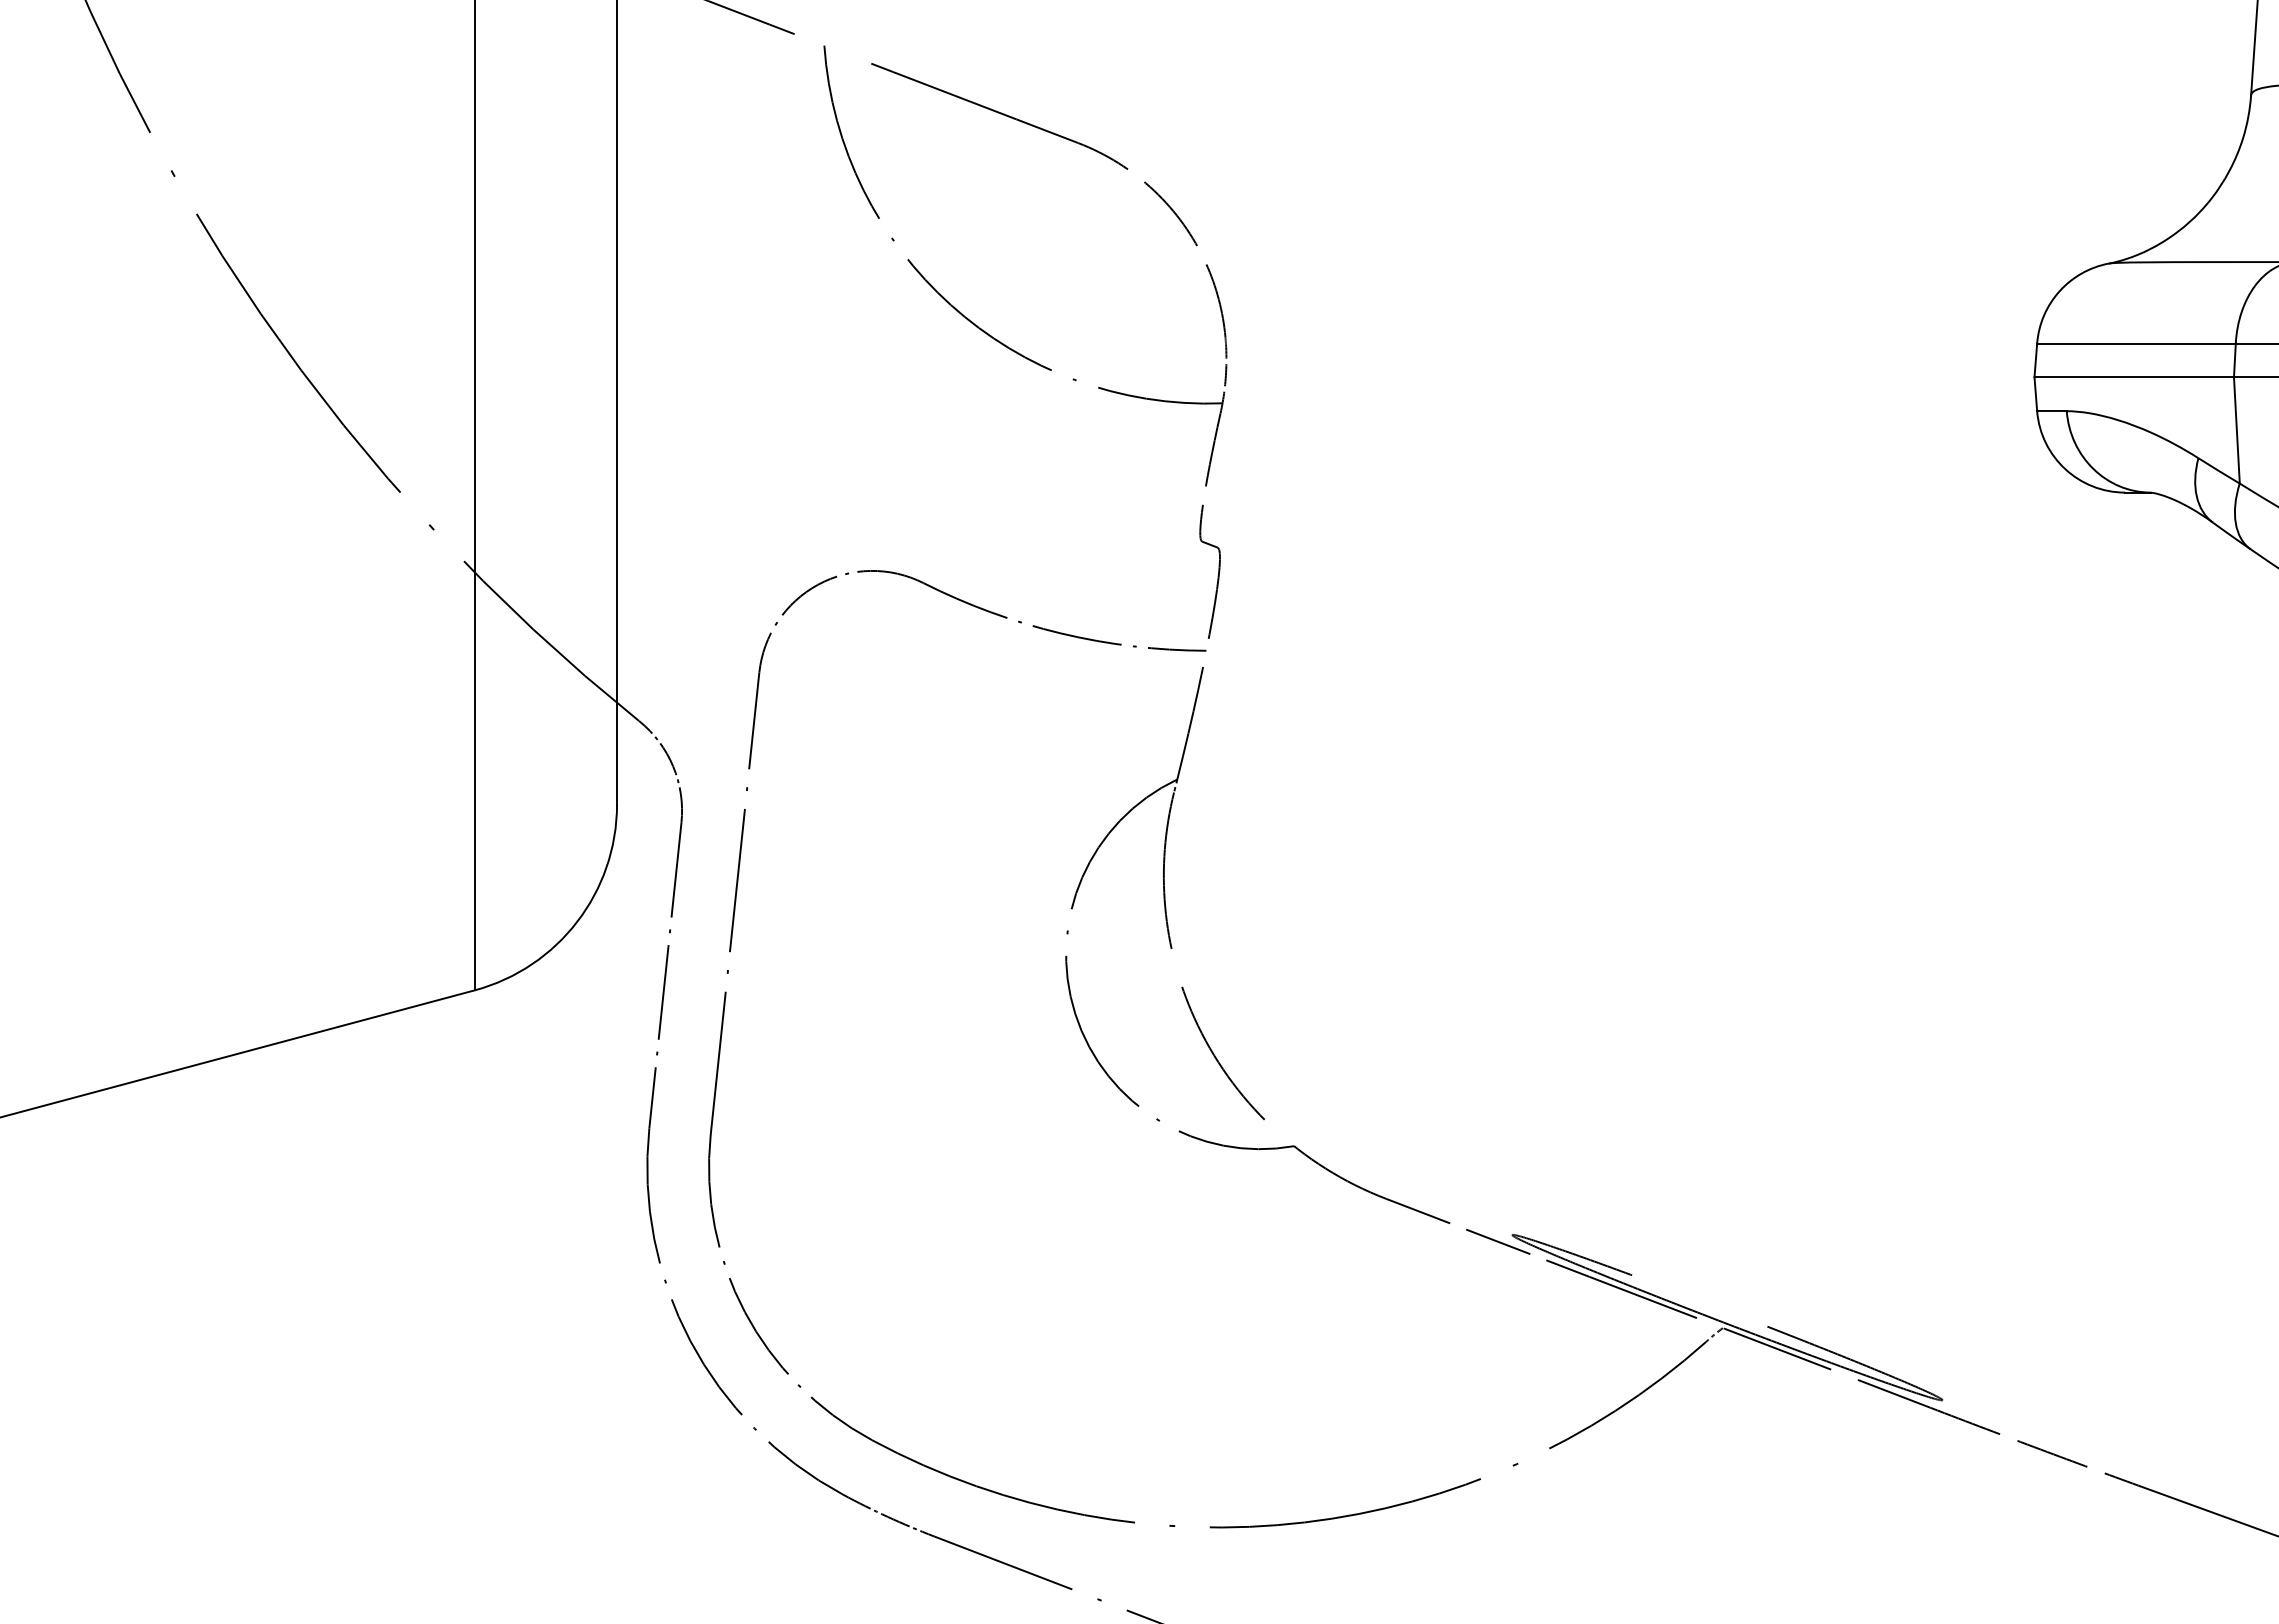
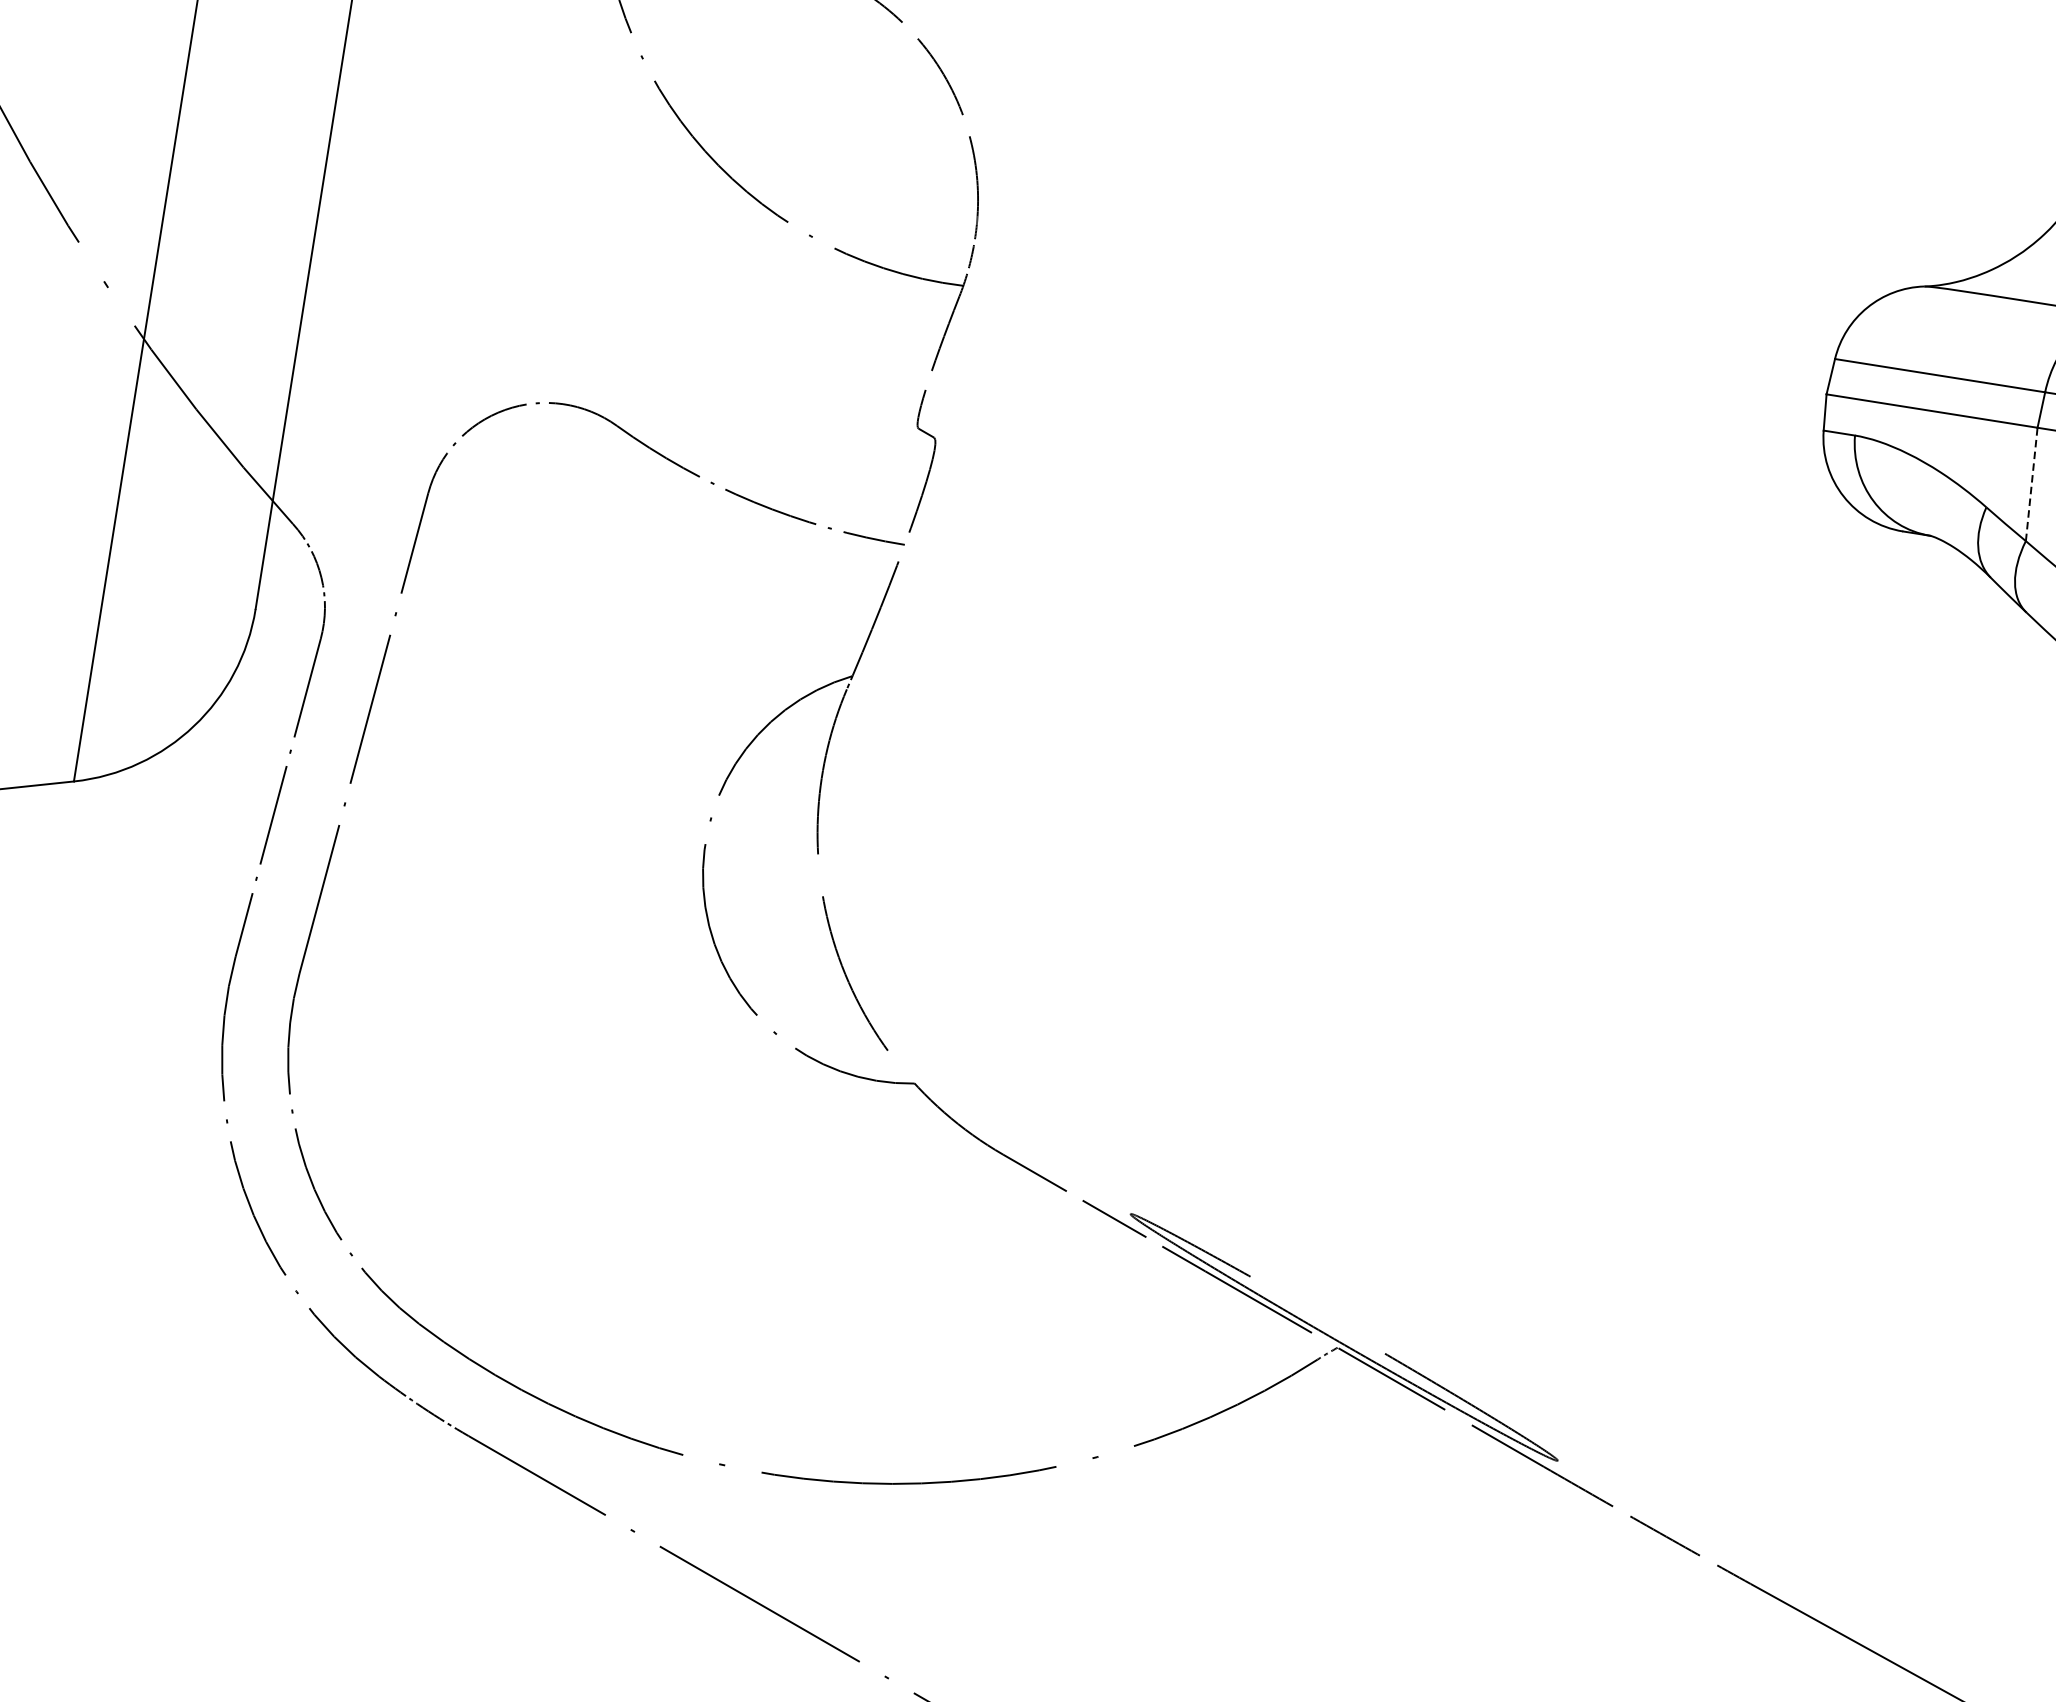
line: (2236, 429) -> (2031, 483), solid -> dashed

